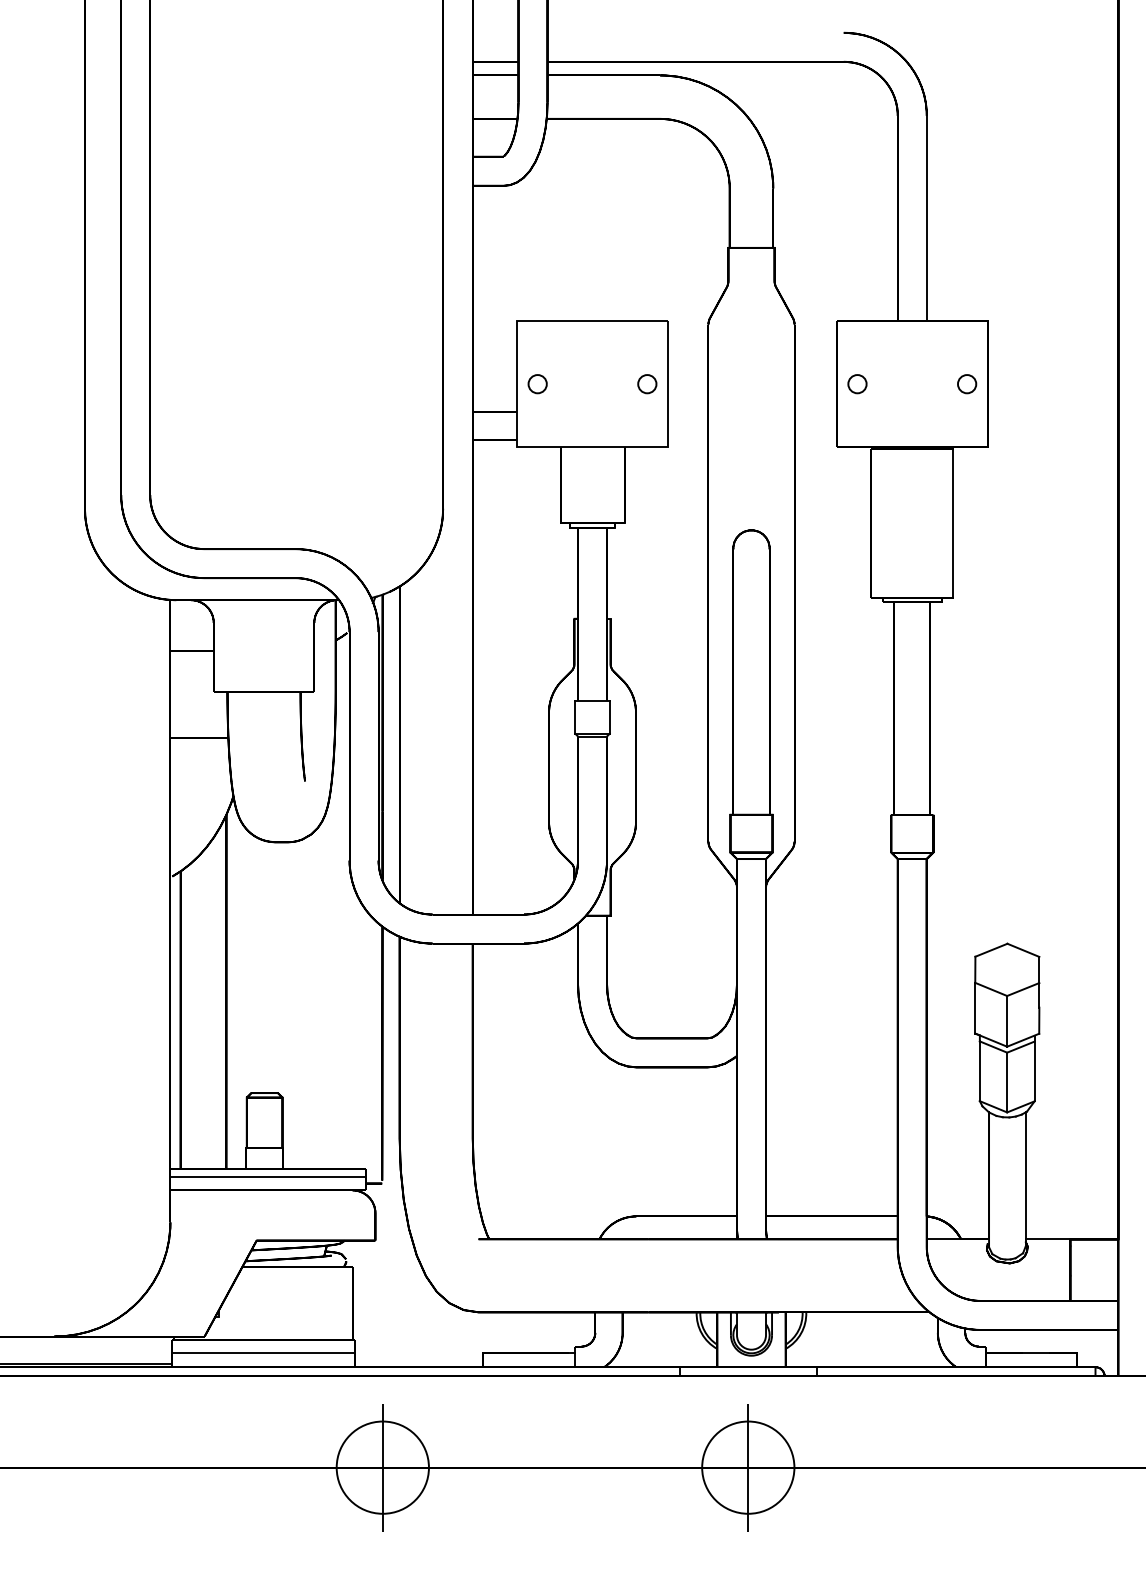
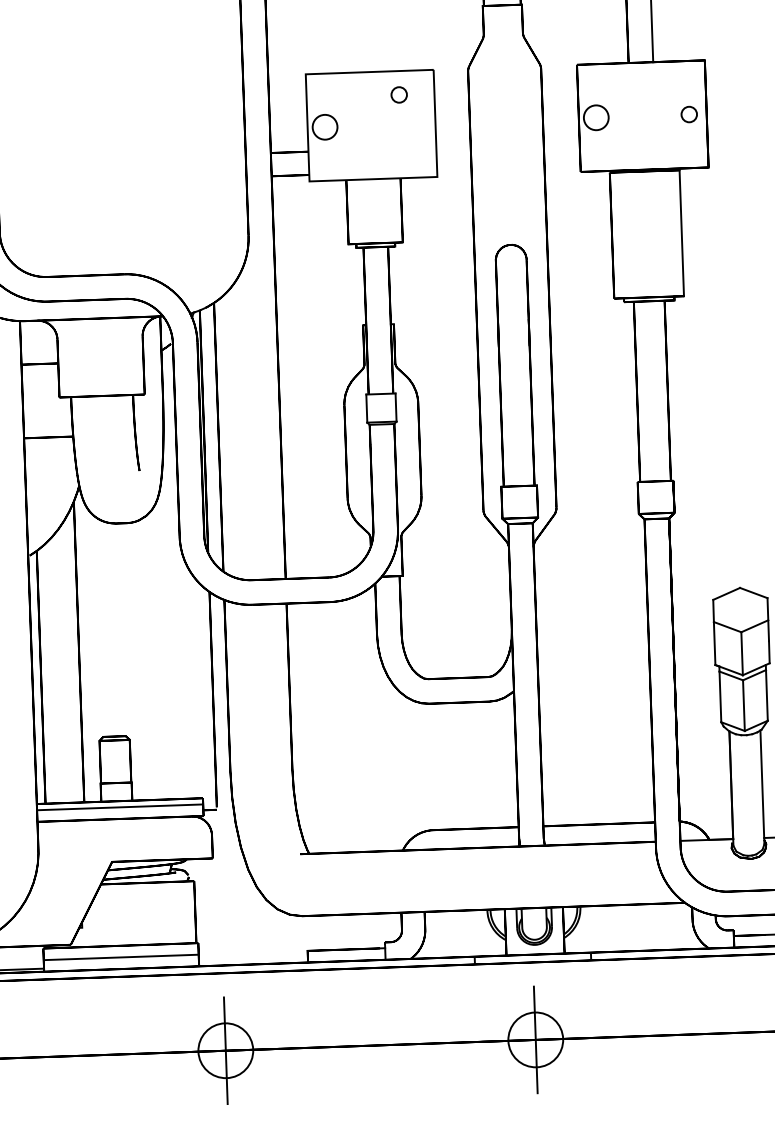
circle: (537, 384) -> (324, 127), size x1.6
circle: (647, 384) -> (399, 95), moved
circle: (857, 384) -> (596, 118), size x1.6
circle: (382, 1467) -> (225, 1050), size x0.7
circle: (748, 1467) -> (535, 1039), size x0.7

